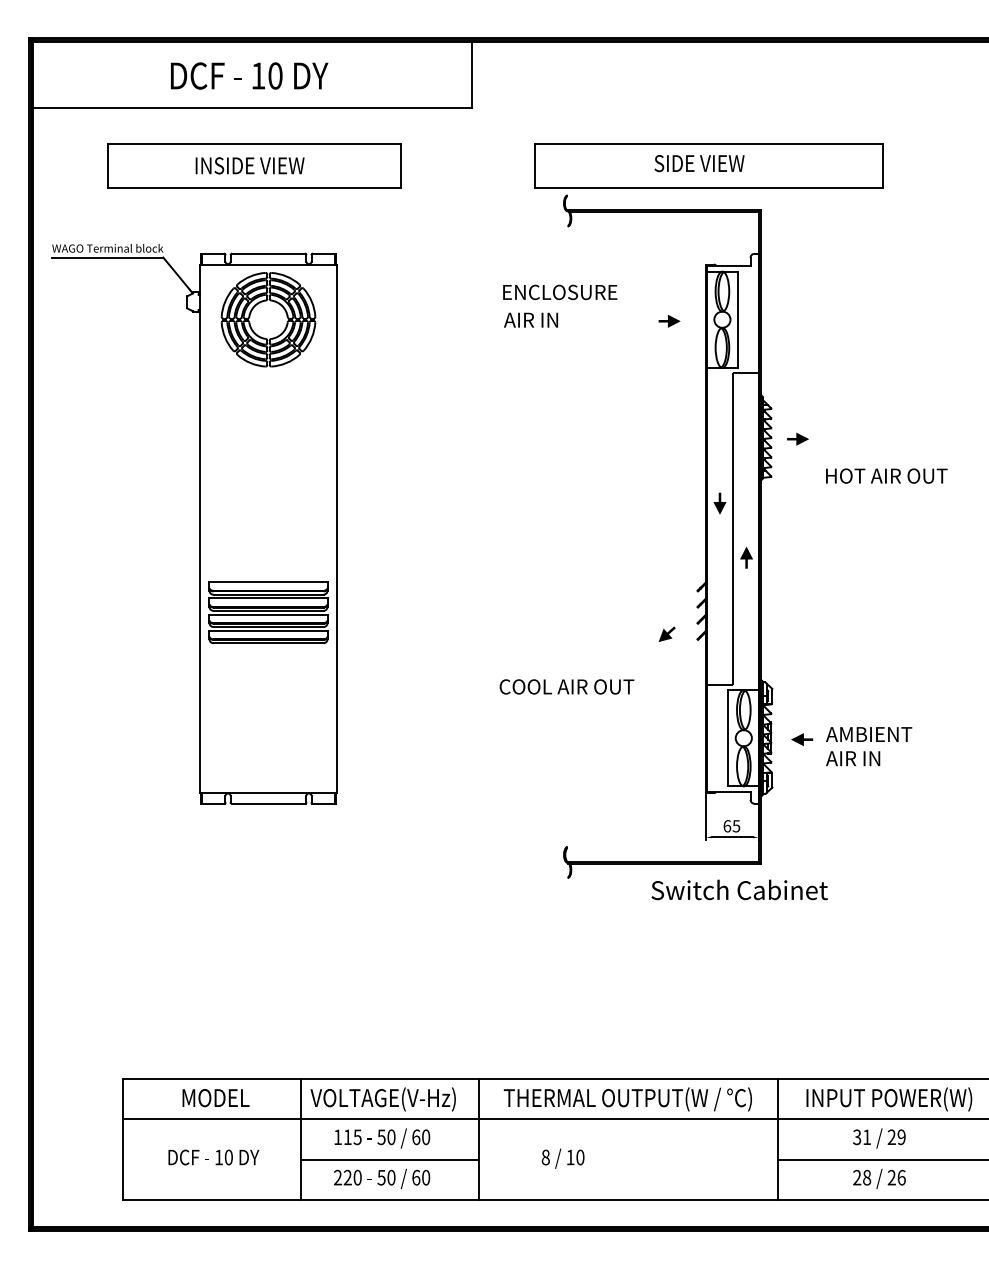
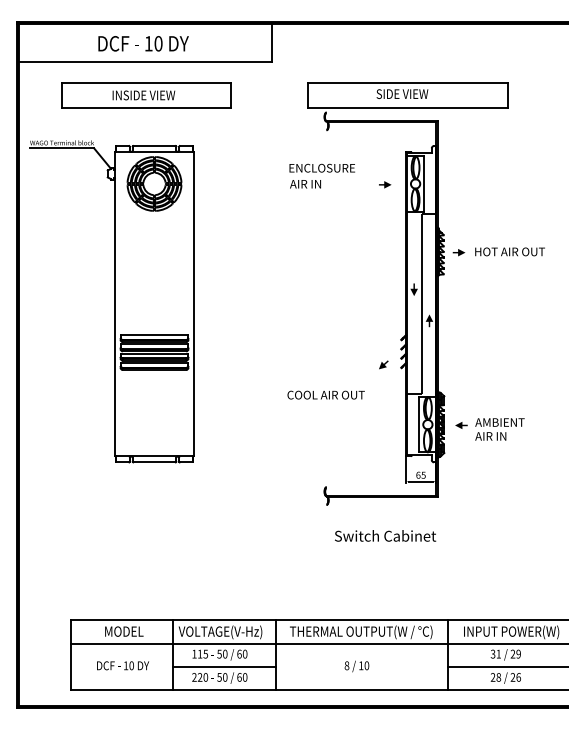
text: (885, 475) -> (509, 251), moved
text: (739, 889) -> (385, 535), moved
text: (562, 1158) -> (356, 666), moved

